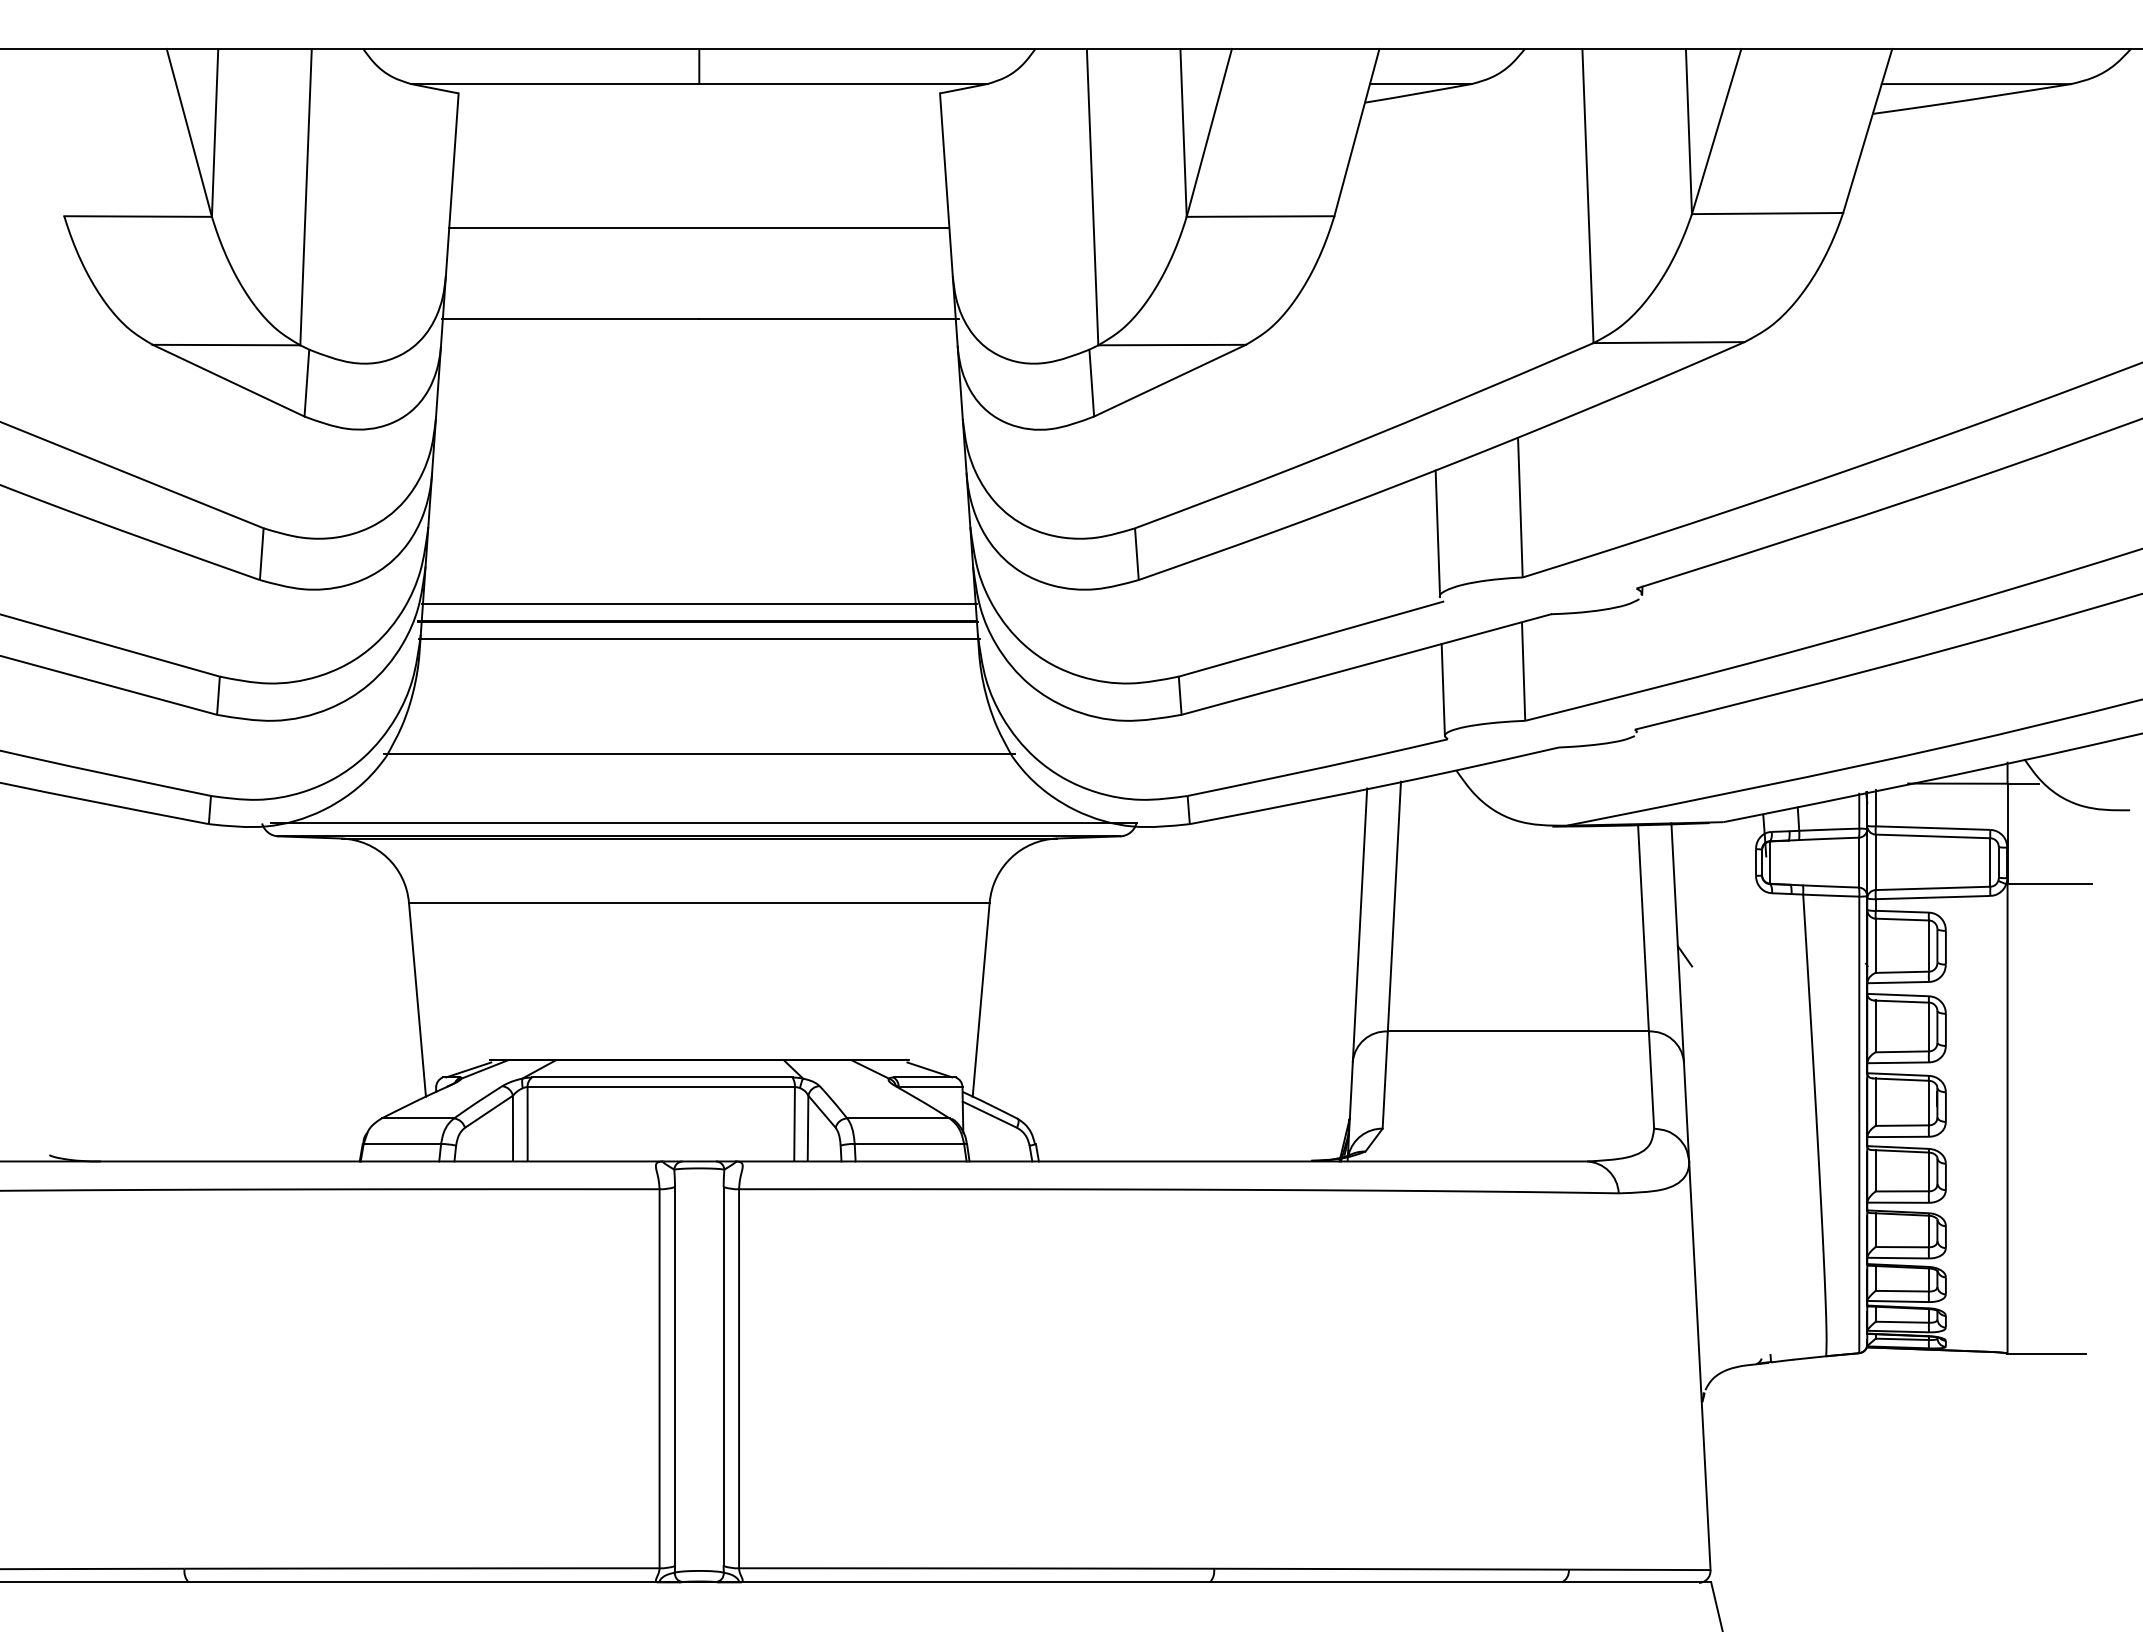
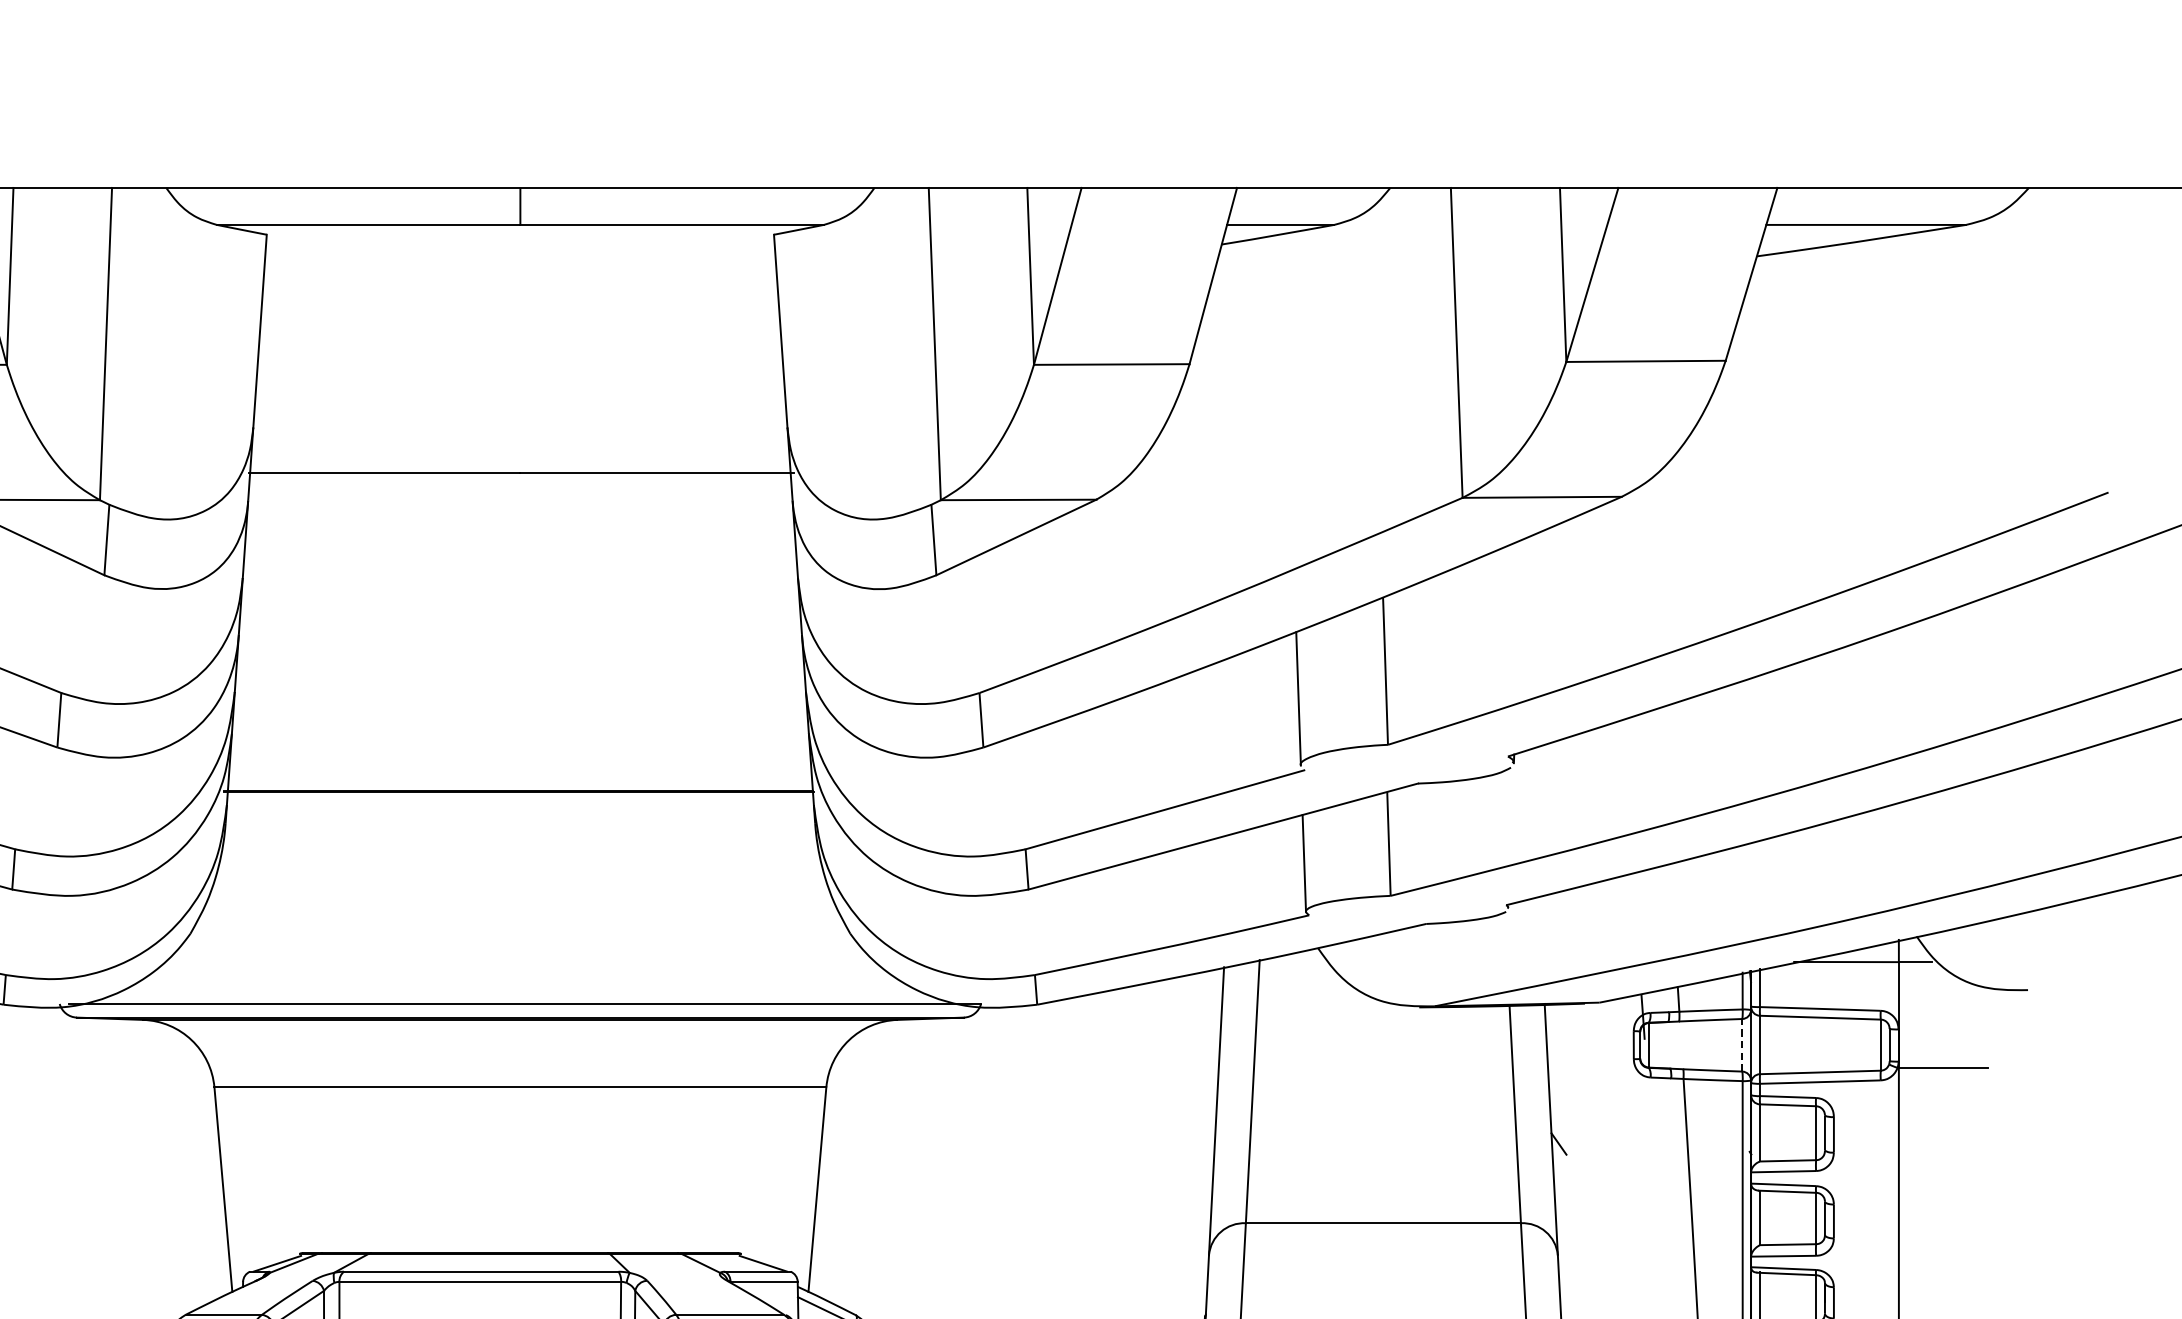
line: (699, 227) -> (520, 376), removed
line: (699, 603) -> (520, 772), removed
line: (699, 639) -> (520, 810), removed
line: (699, 754) -> (520, 931), removed
line: (1858, 862) -> (1741, 1045), solid -> dashed

